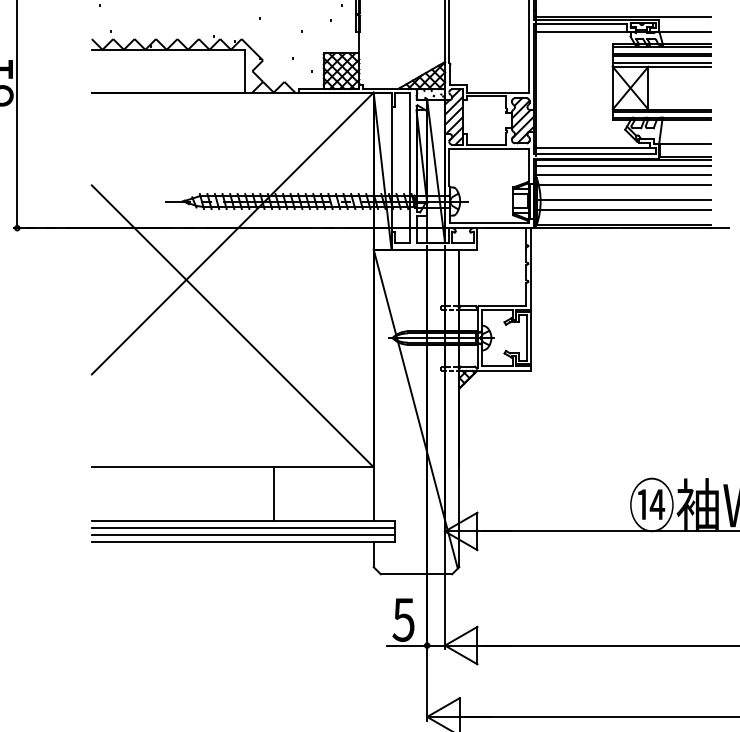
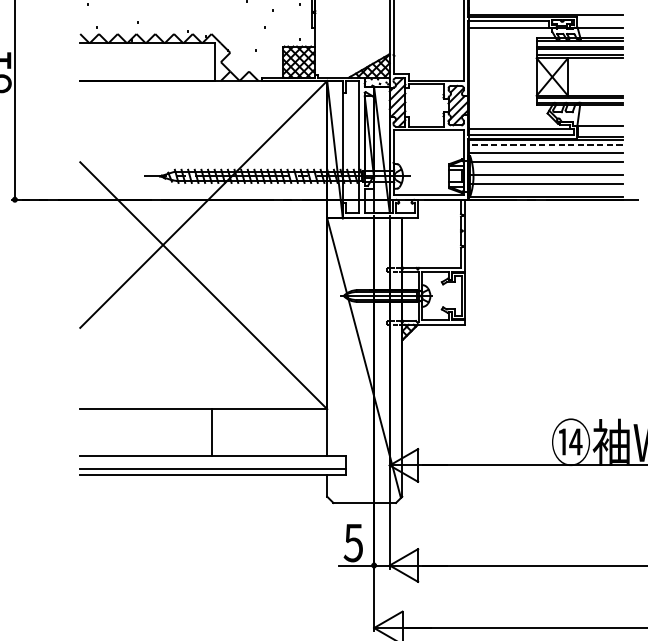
line: (622, 165) -> (545, 144), solid -> dashed
line: (273, 493) -> (211, 432), moved
line: (243, 527) -> (213, 462), removed

